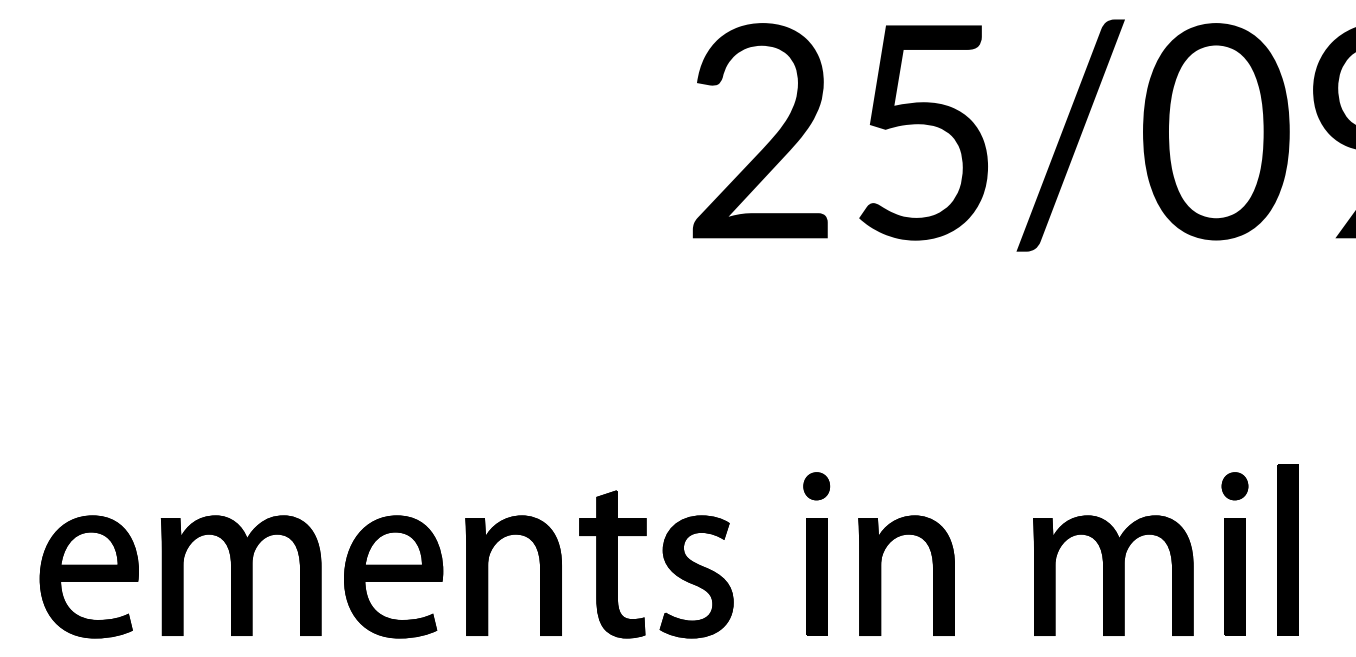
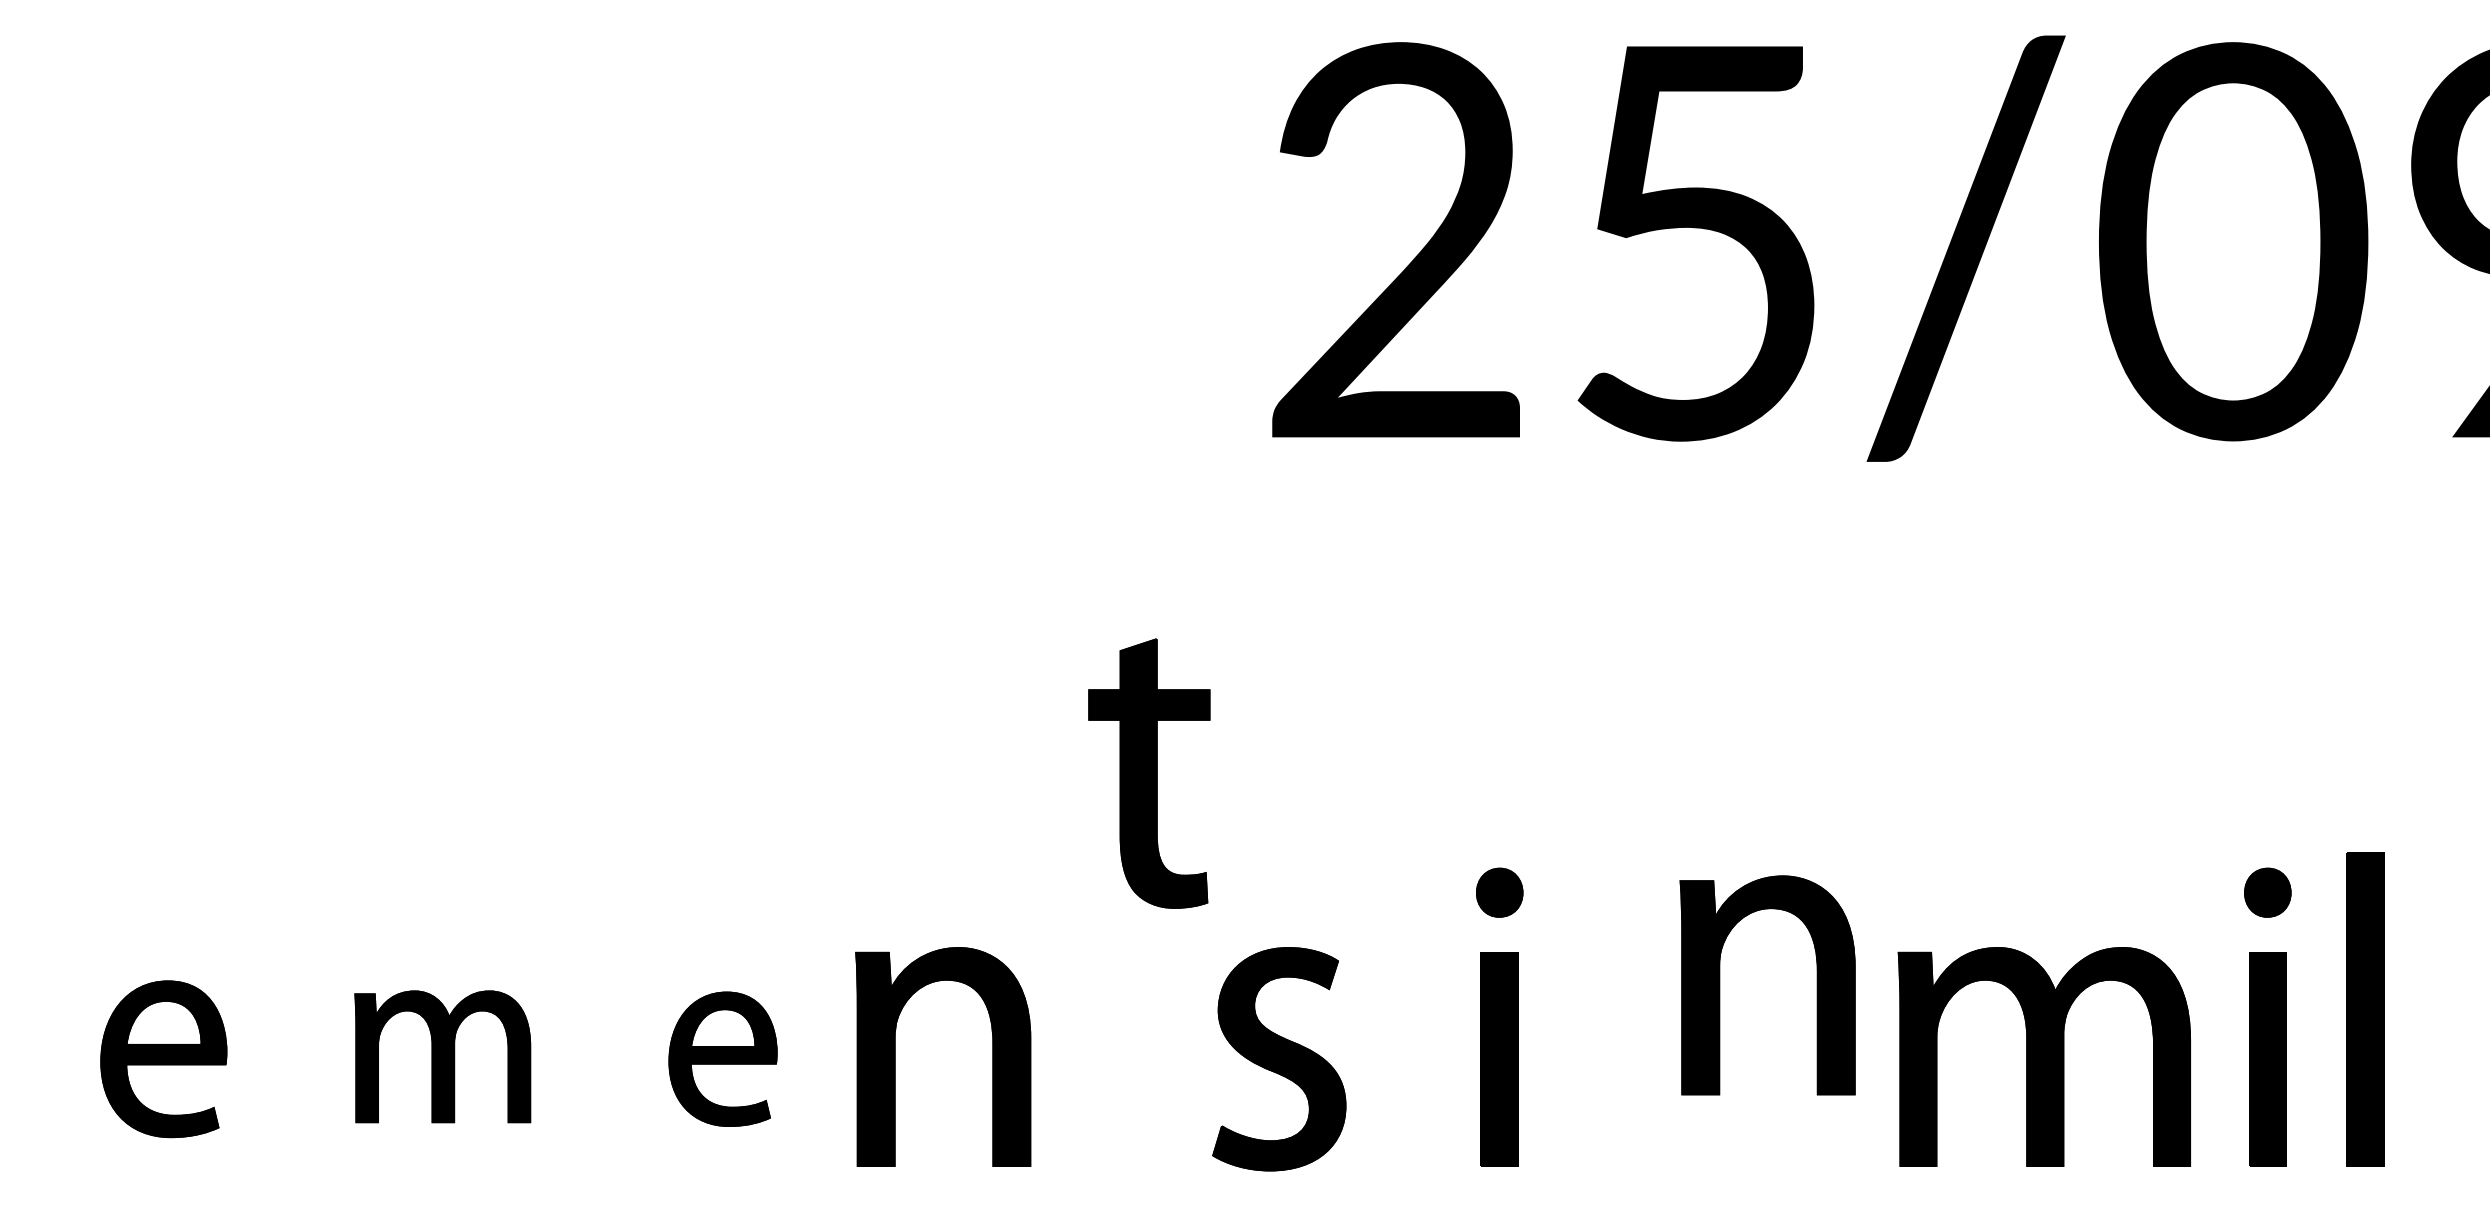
part: (612, 564) -> (1148, 773), moved
part: (240, 575) -> (441, 1056), size x0.6
part: (881, 575) -> (1721, 984), moved
part: (88, 576) -> (162, 1058), size x0.7
part: (393, 576) -> (722, 1058), size x0.6

